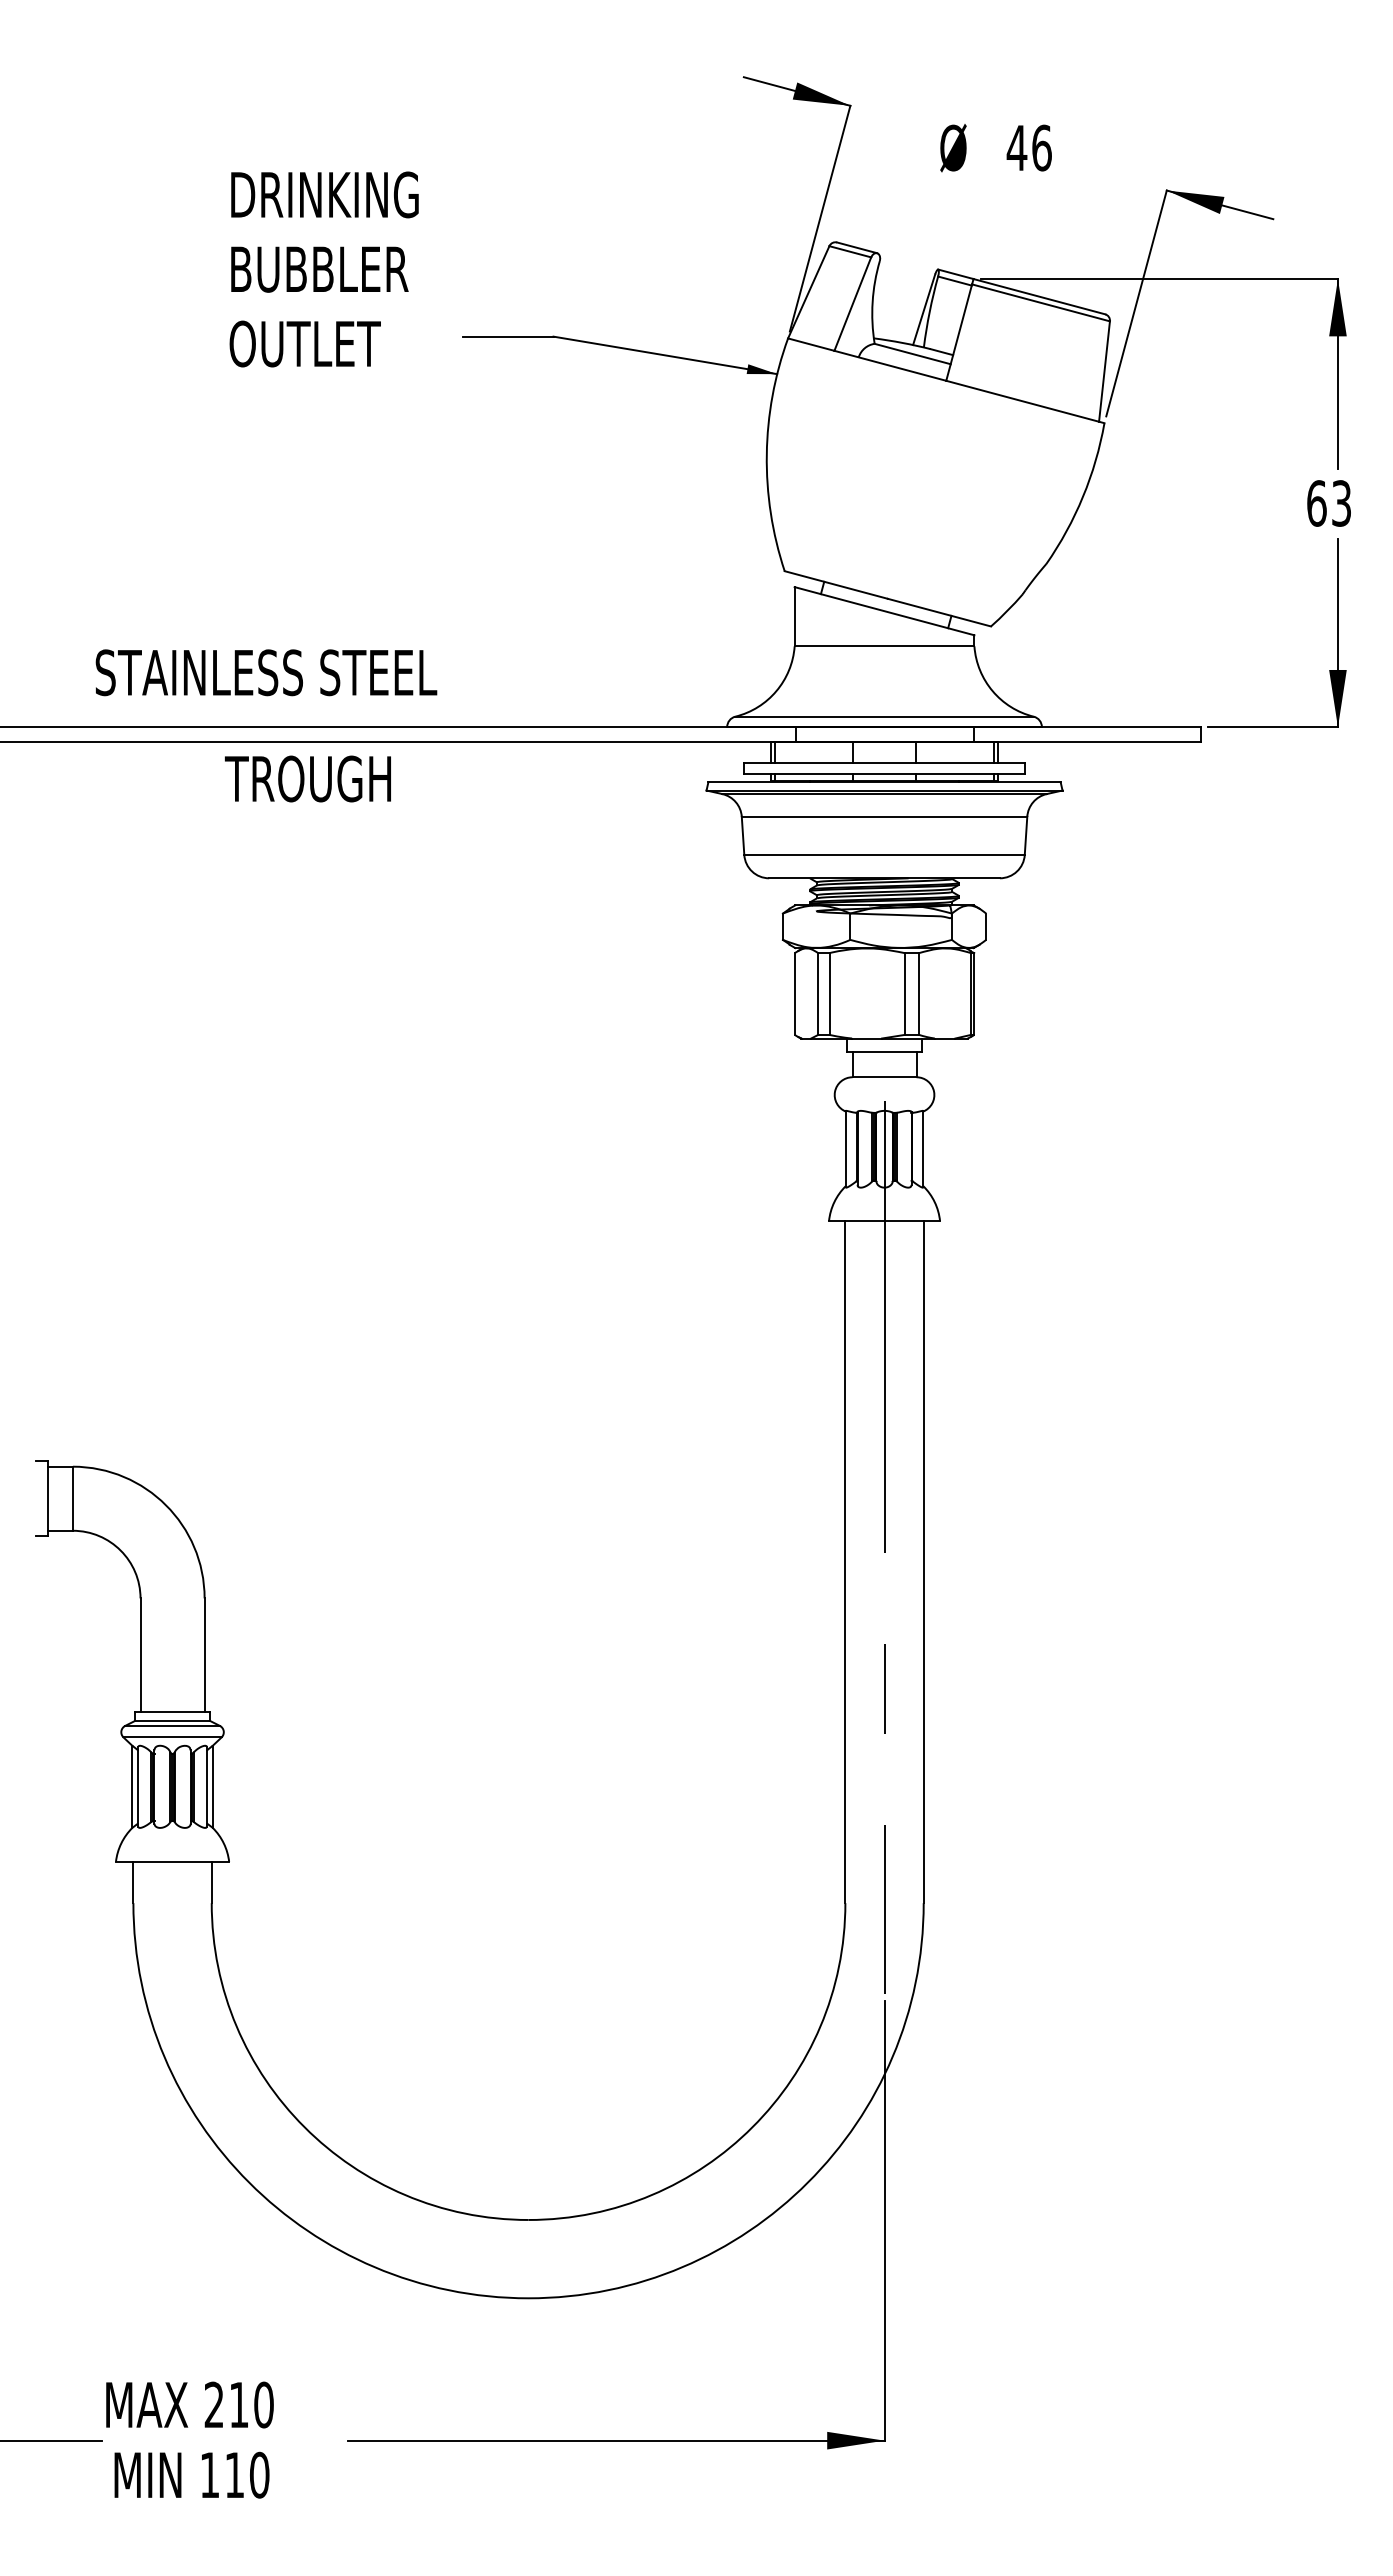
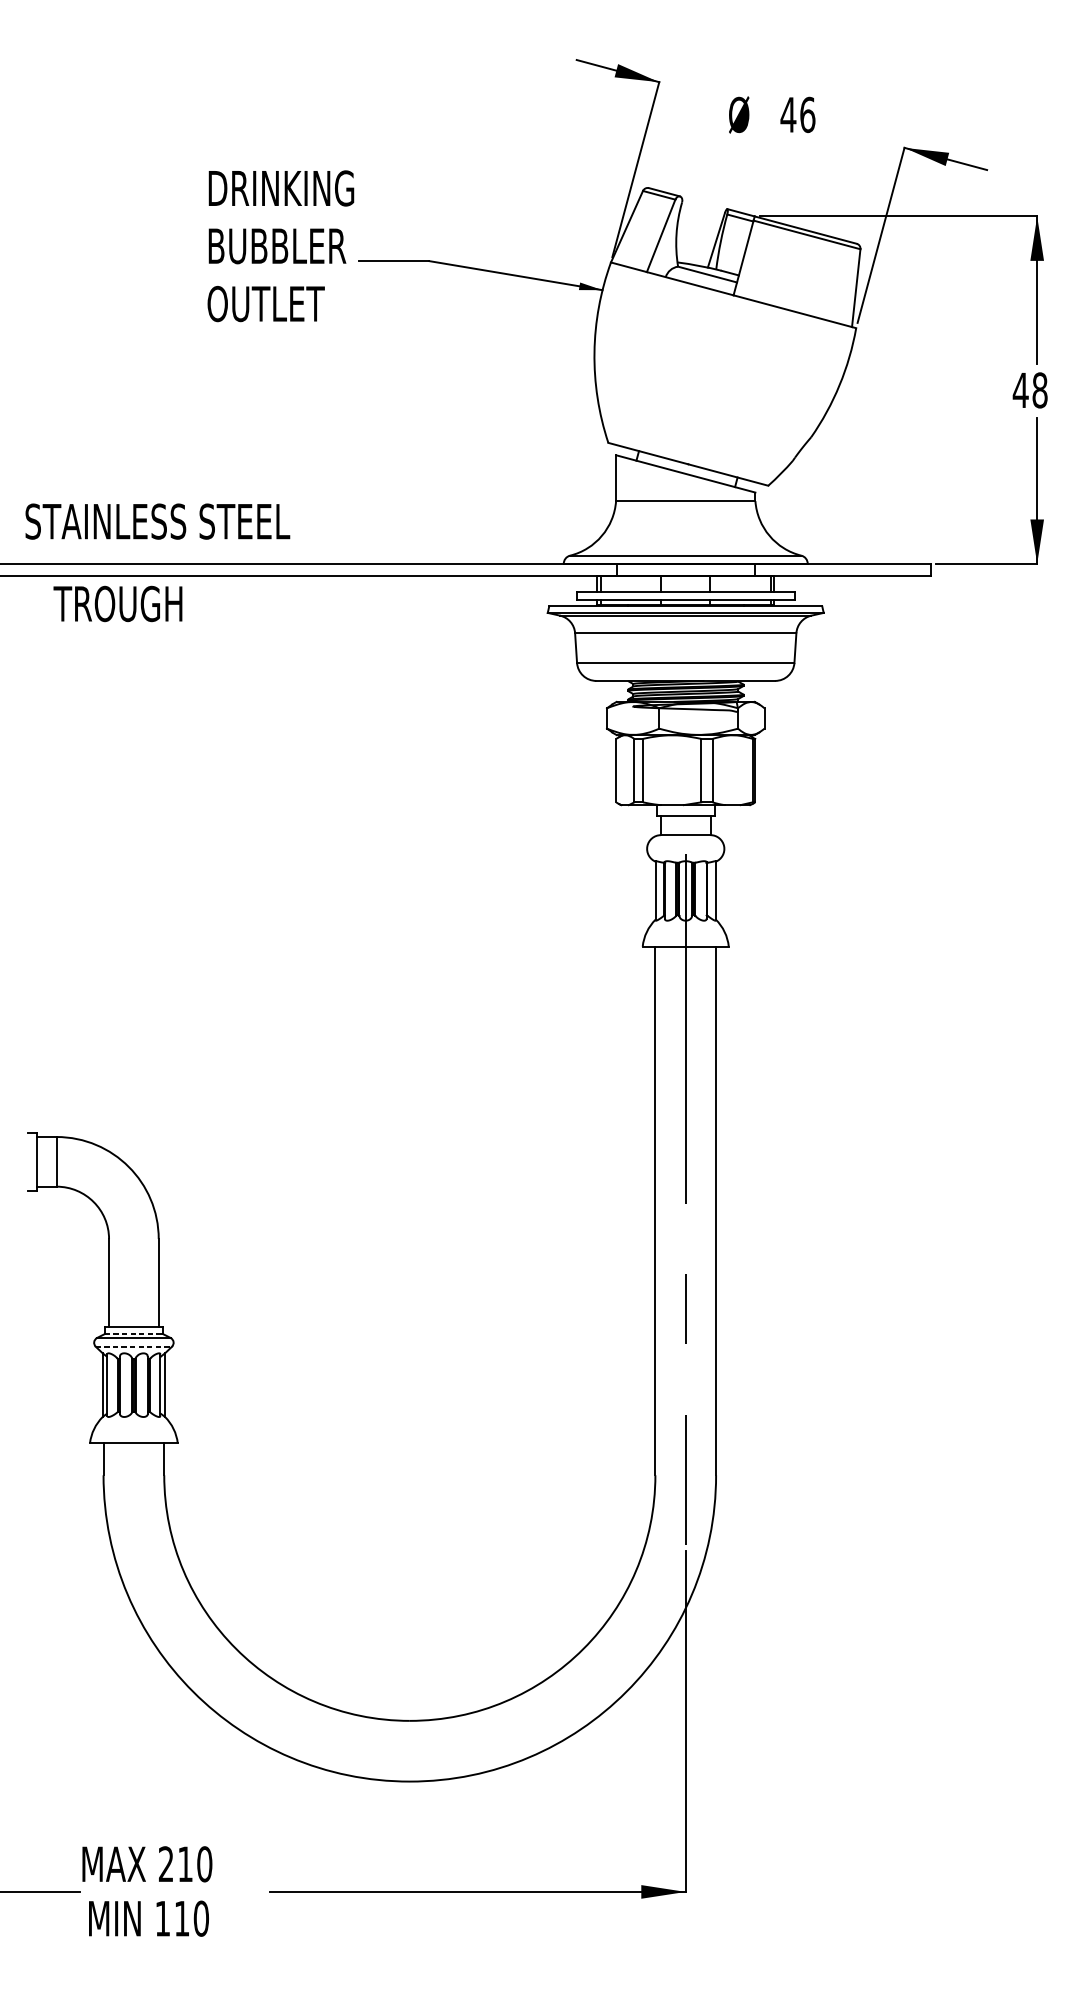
text: (323, 269) -> (280, 246), moved
text: (1328, 503) -> (1029, 390), 63 -> 48
text: (266, 672) -> (157, 521), moved
text: (307, 778) -> (117, 603), moved
line: (173, 1720) -> (134, 1333), solid -> dashed
line: (173, 1737) -> (134, 1346), solid -> dashed

